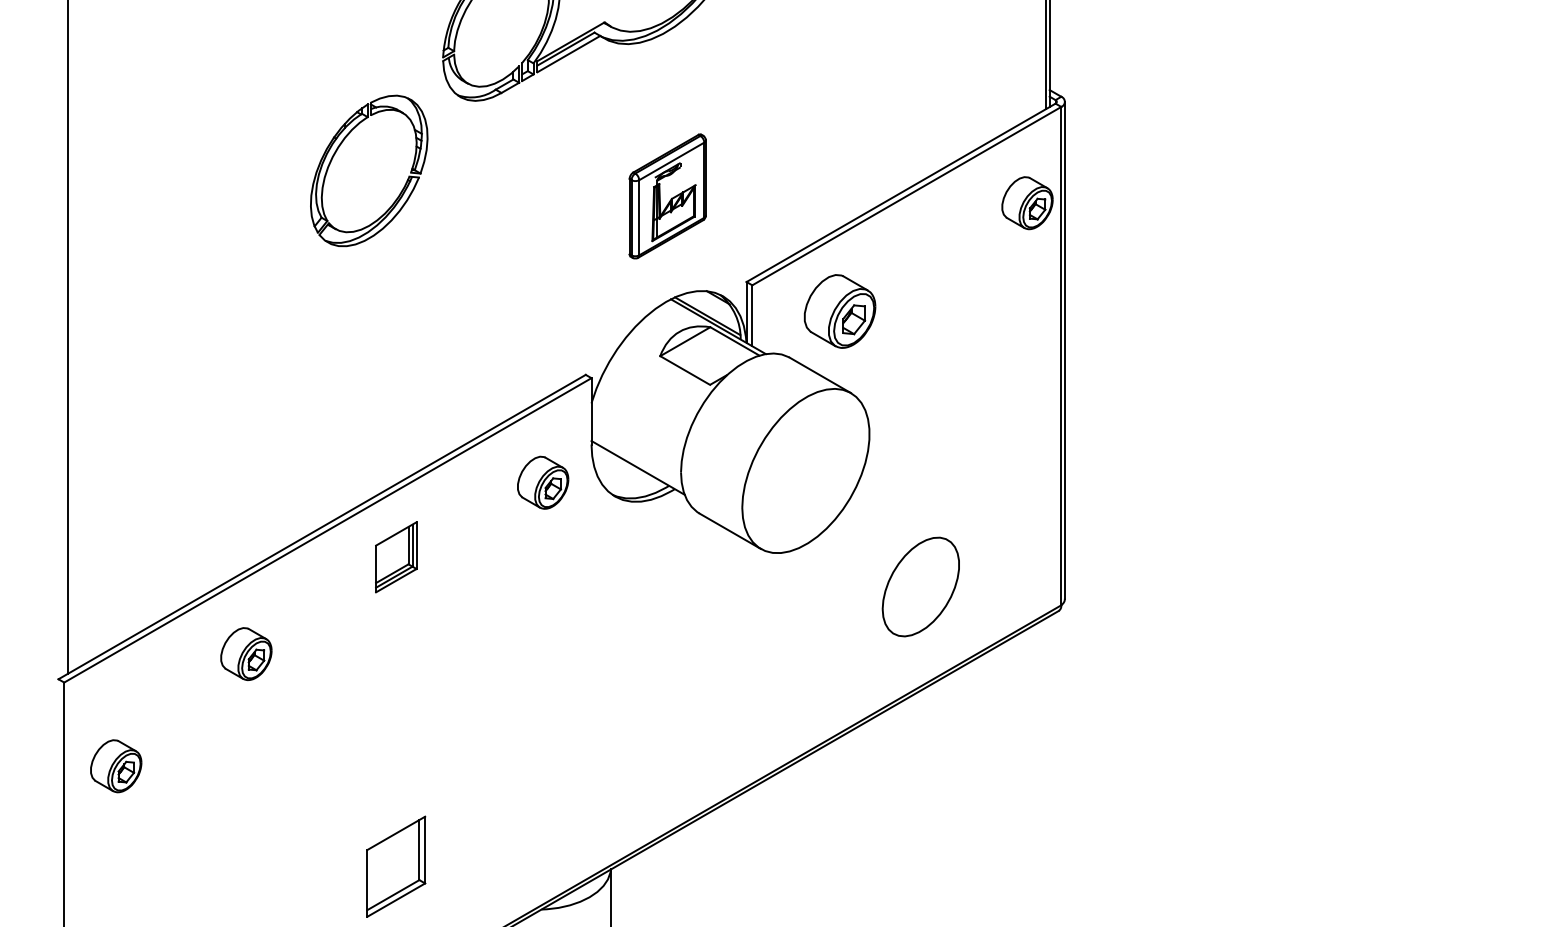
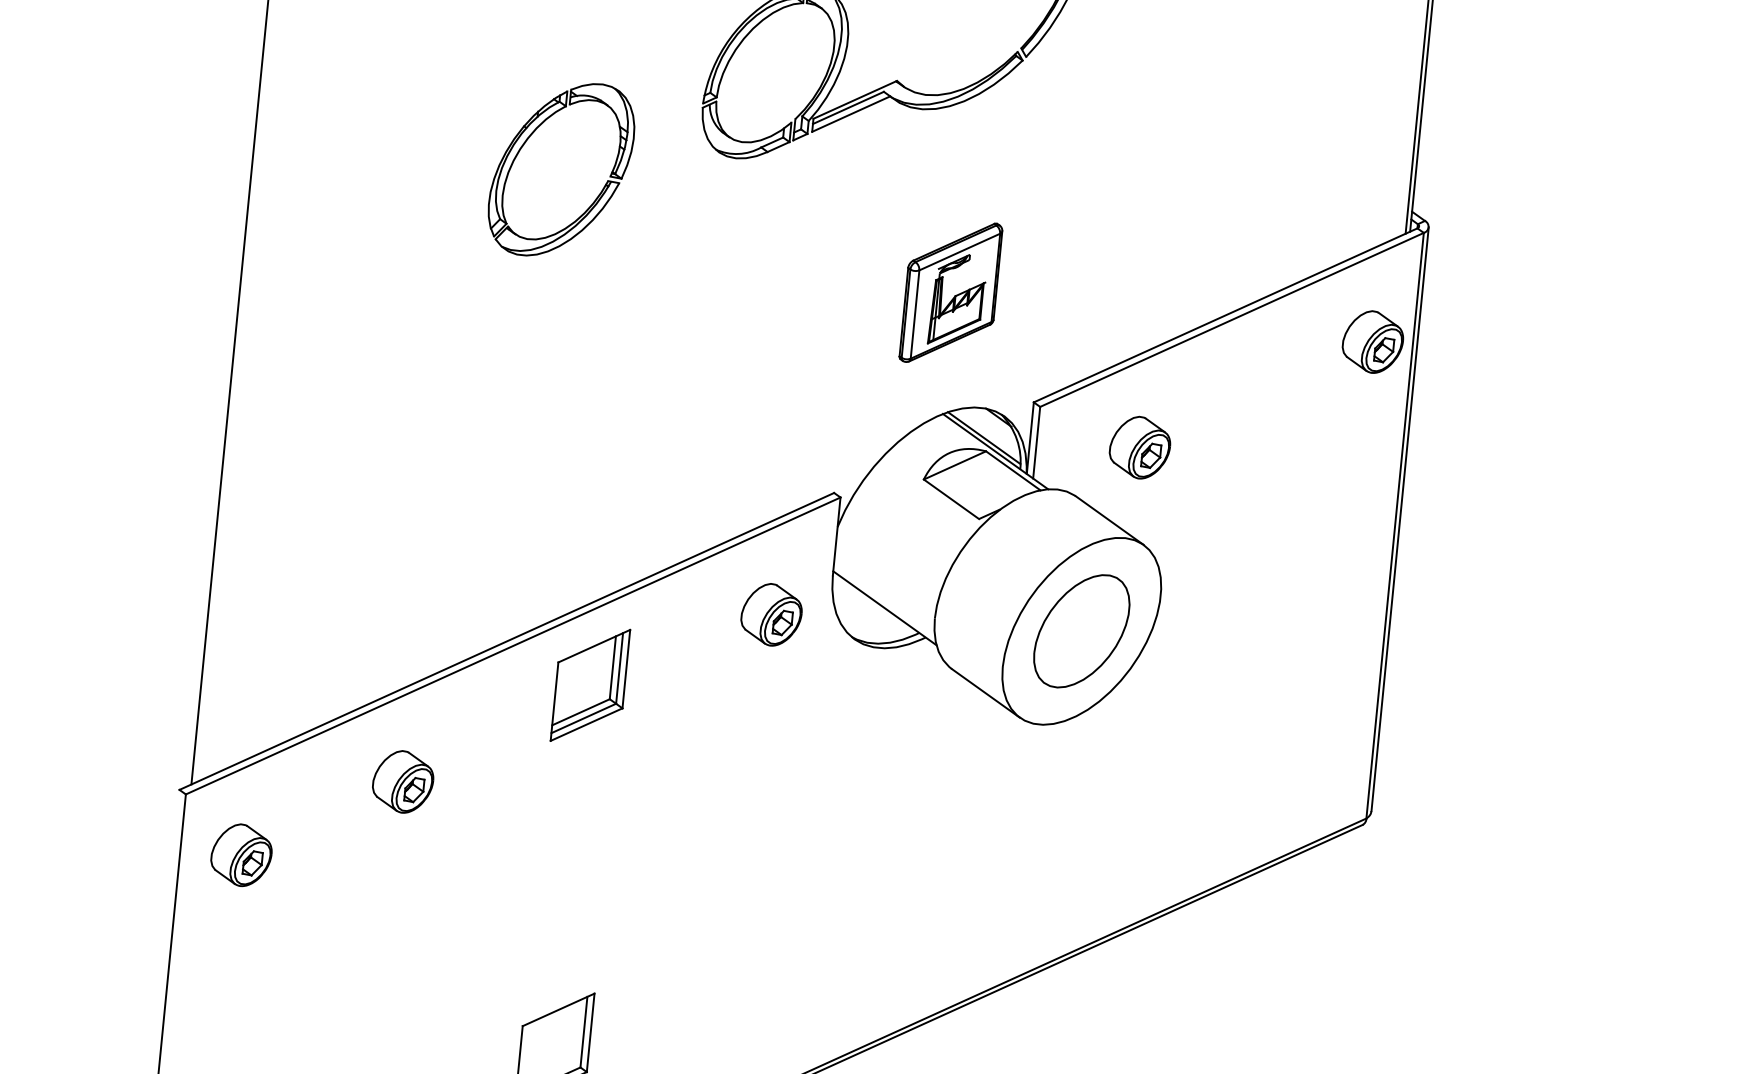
part: (338, 149) -> (527, 140), moved
part: (839, 311) -> (1139, 447), size x0.71
part: (396, 557) -> (590, 685), size x1.43
part: (920, 586) -> (1081, 630), moved
part: (116, 766) -> (241, 855), moved

